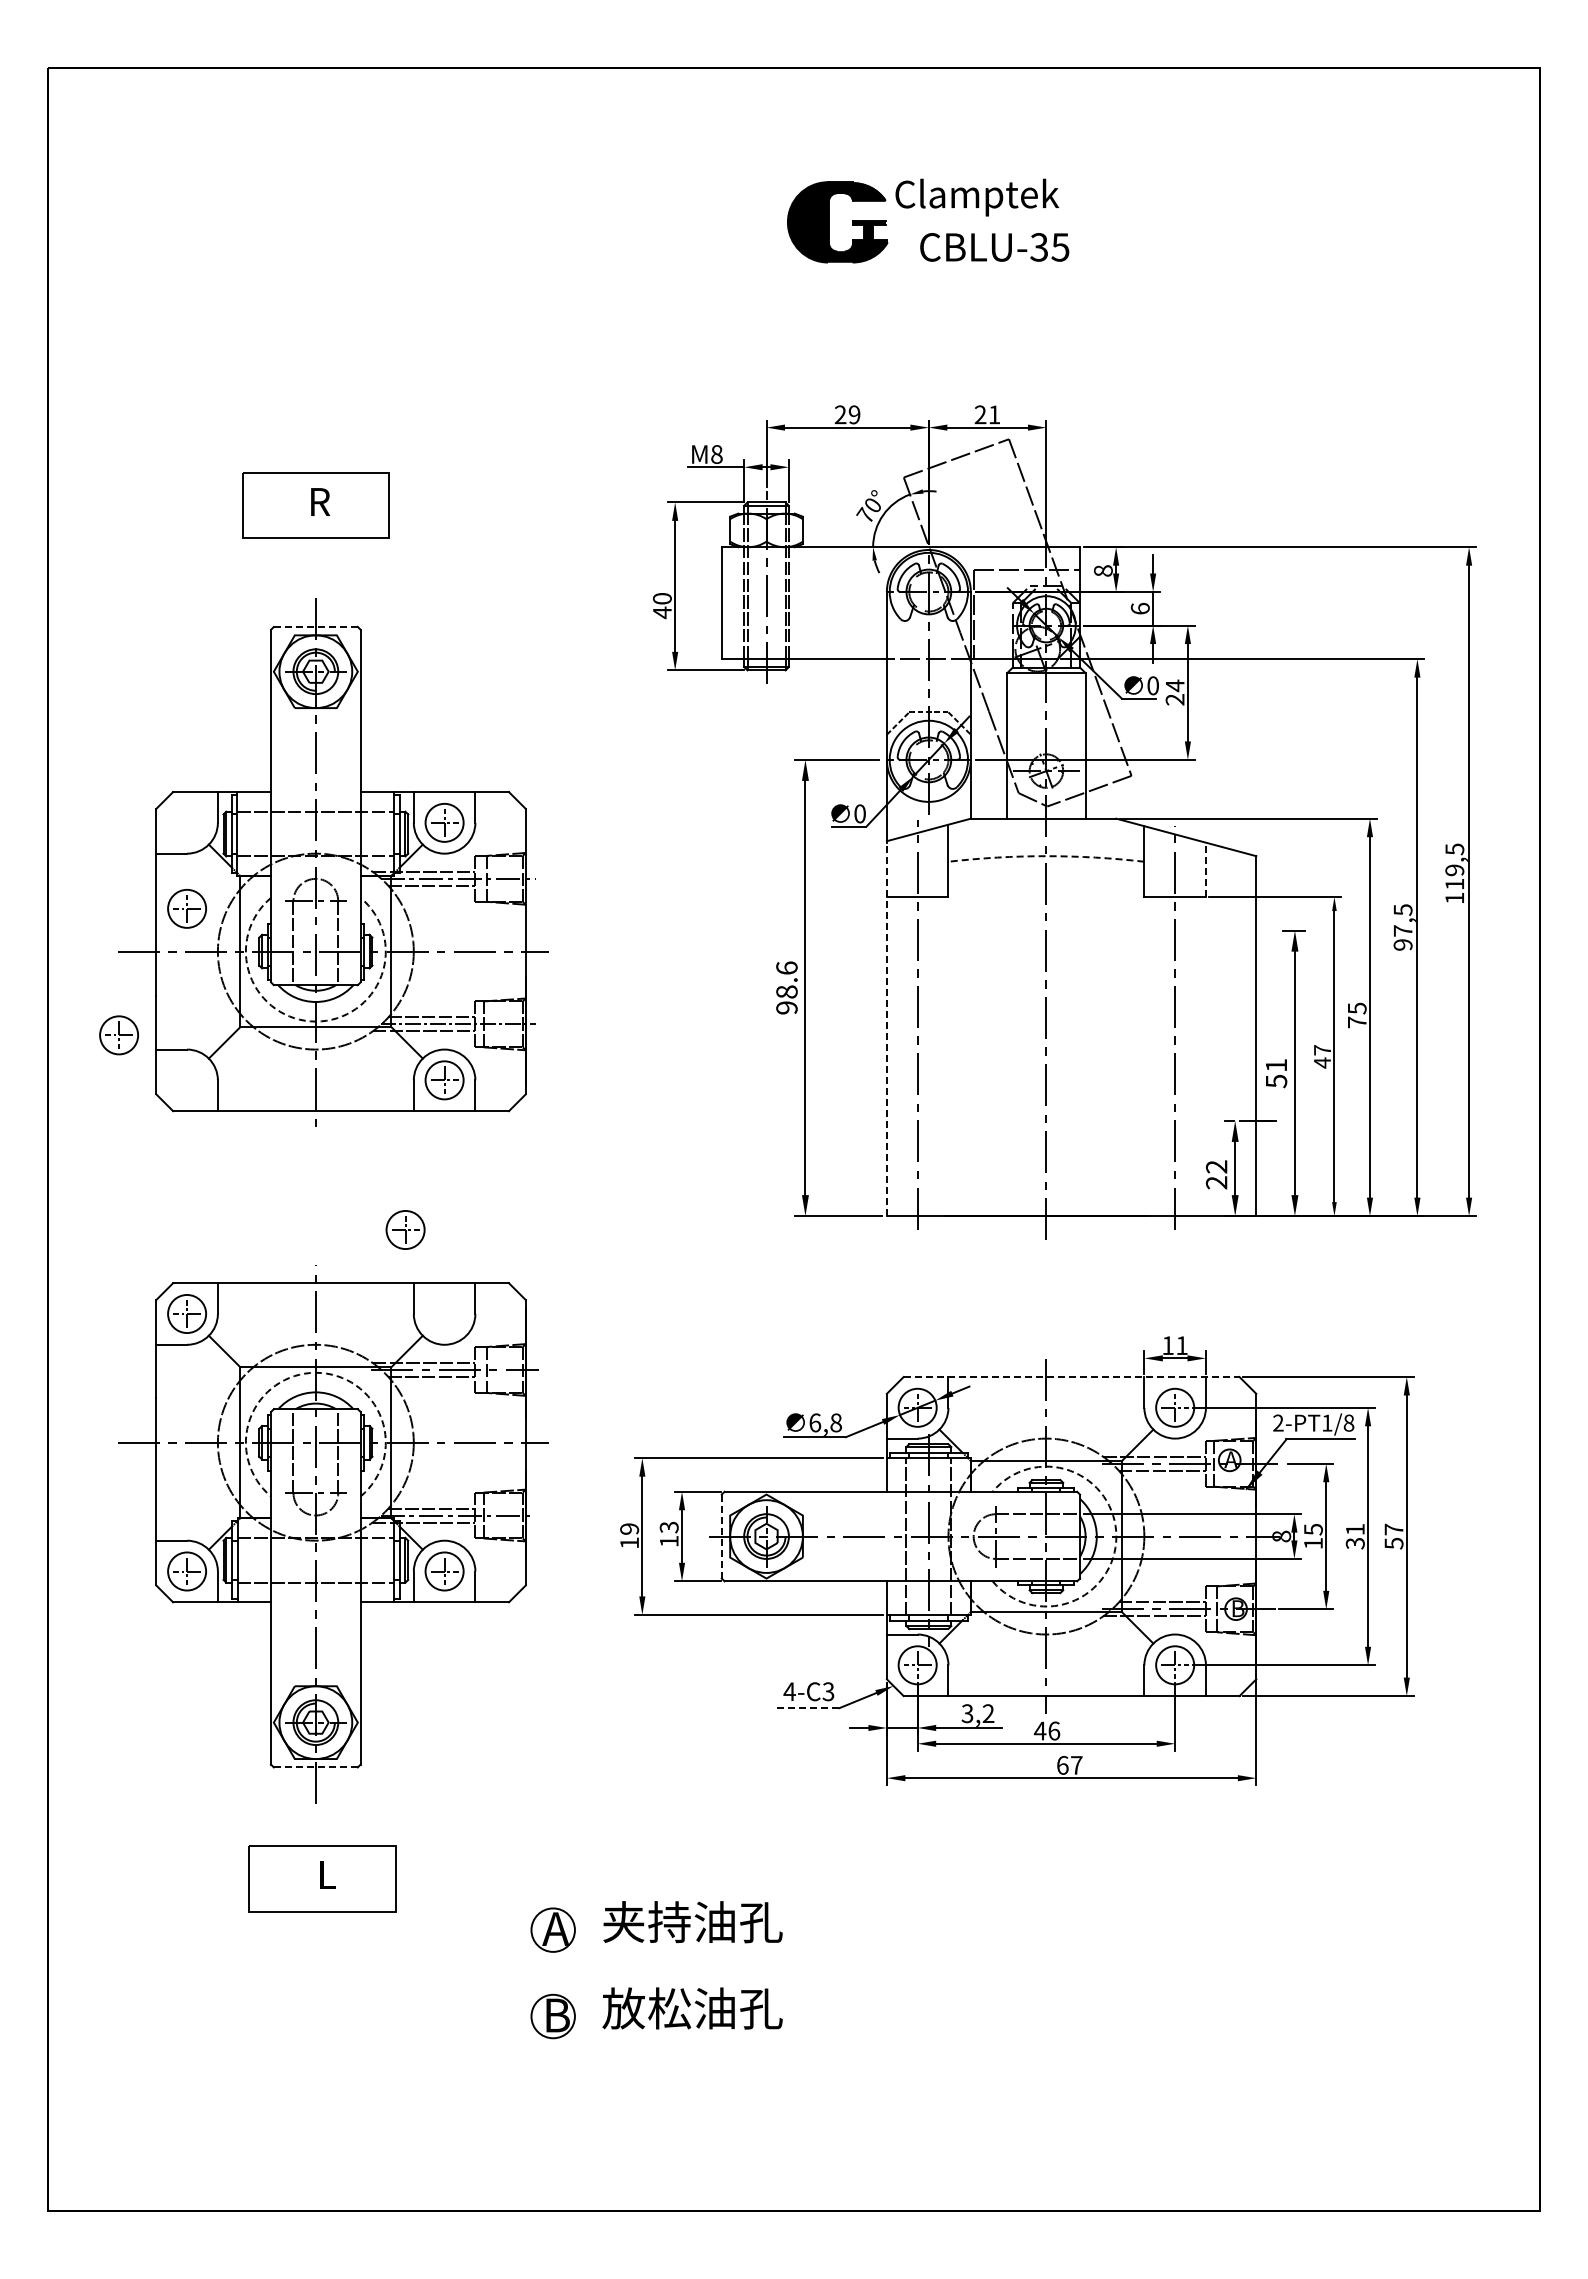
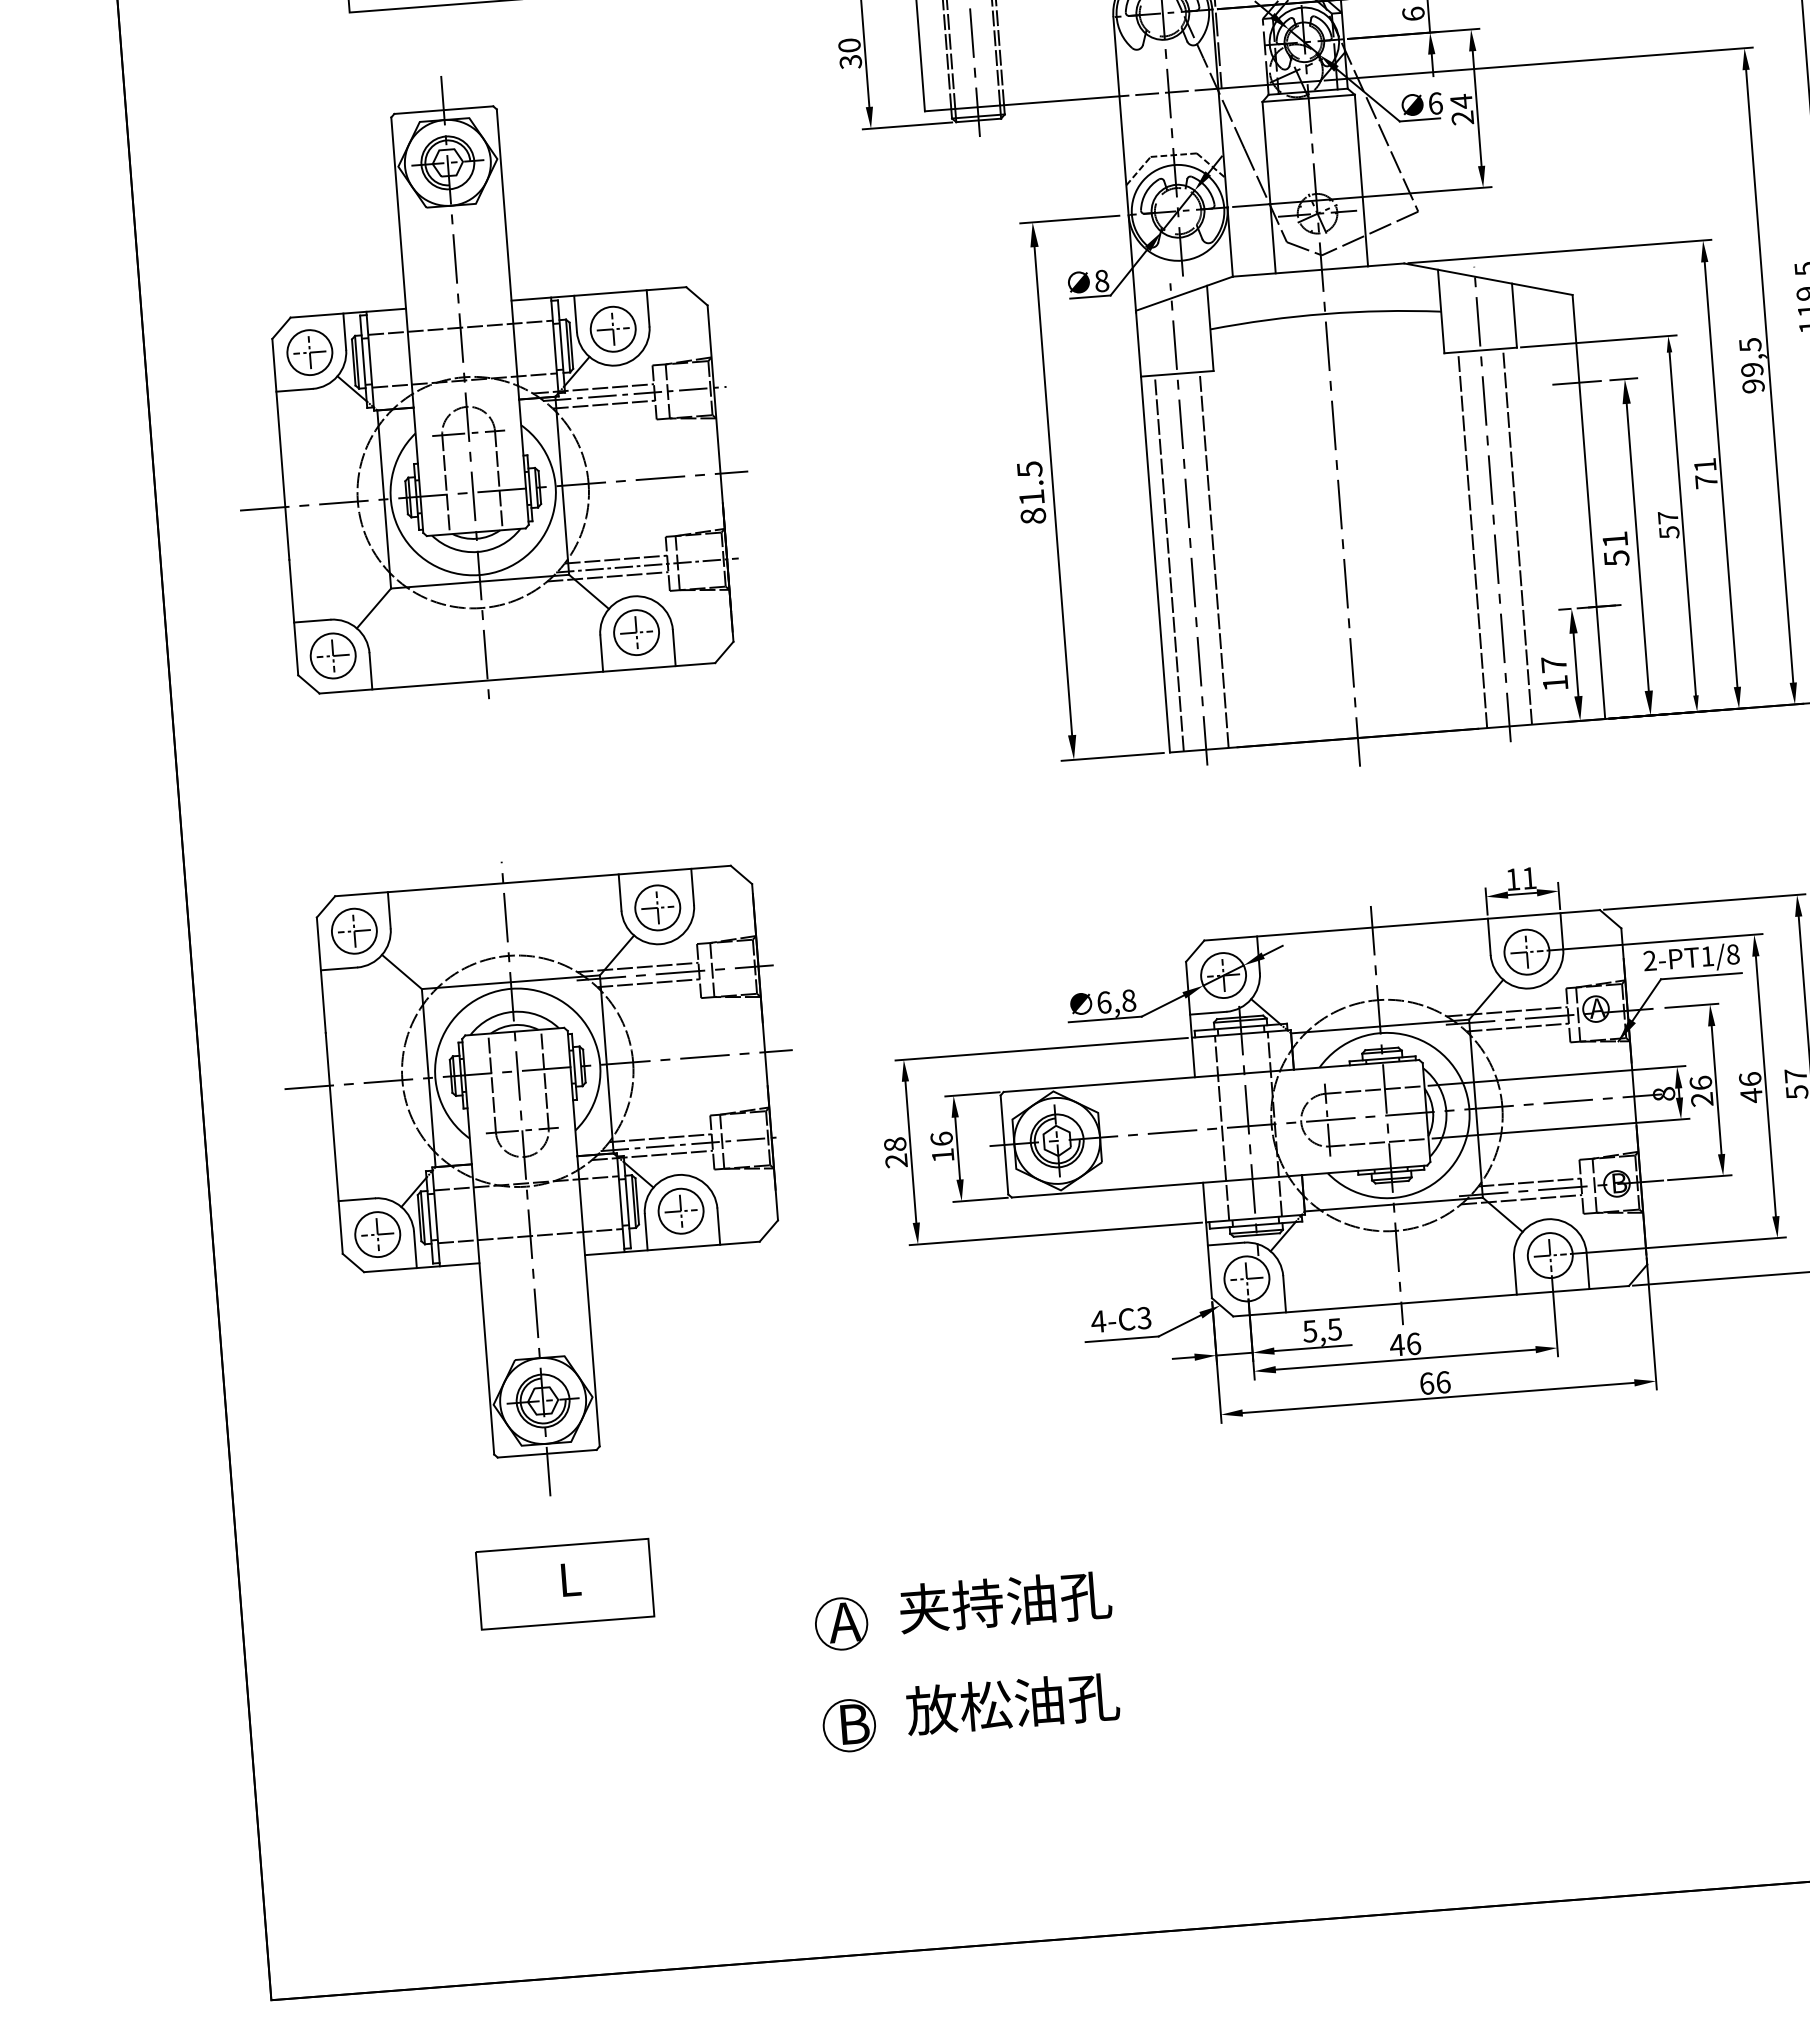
text: (662, 612) -> (850, 61), 40 -> 30
line: (315, 626) -> (443, 109), dashed -> solid
text: (1153, 685) -> (1435, 103), 0 -> 6
text: (859, 813) -> (1101, 280), 0 -> 8
arc: (1046, 856) -> (1325, 314), dashed -> solid
line: (1205, 869) -> (1513, 315), dashed -> solid
part: (186, 908) -> (309, 352), moved
line: (1255, 930) -> (1578, 382), added
text: (1402, 930) -> (1751, 369), 97,5 -> 99,5
text: (786, 987) -> (1030, 492), 98.6 -> 81.5
text: (1357, 1008) -> (1705, 465), 75 -> 71
arc: (315, 1021) -> (479, 575), dashed -> solid
line: (886, 1029) -> (1152, 532), dashed -> solid
part: (118, 1035) -> (332, 656), moved
line: (898, 1056) -> (1169, 563), added
line: (936, 1056) -> (1213, 559), added
line: (1156, 1056) -> (1473, 539), added
line: (1194, 1056) -> (1517, 536), added
text: (1322, 1062) -> (1669, 532), 47 -> 57
text: (1216, 1174) -> (1554, 673), 22 -> 17
part: (405, 1229) -> (657, 907), moved
arc: (315, 1372) -> (510, 988), dashed -> solid
line: (1071, 1377) -> (1402, 925), dashed -> solid
text: (668, 1527) -> (940, 1139), 13 -> 16
text: (629, 1535) -> (895, 1152), 19 -> 28
line: (721, 1536) -> (1004, 1144), dashed -> solid
arc: (1116, 1536) -> (1469, 1109), dashed -> solid
text: (1313, 1536) -> (1701, 1091), 15 -> 26
text: (1354, 1536) -> (1749, 1087), 31 -> 46
line: (808, 1708) -> (1122, 1339), dashed -> solid
text: (978, 1713) -> (1322, 1330), 3,2 -> 5,5
text: (1076, 1765) -> (1443, 1382), 67 -> 66
line: (315, 1767) -> (546, 1453), dashed -> solid

